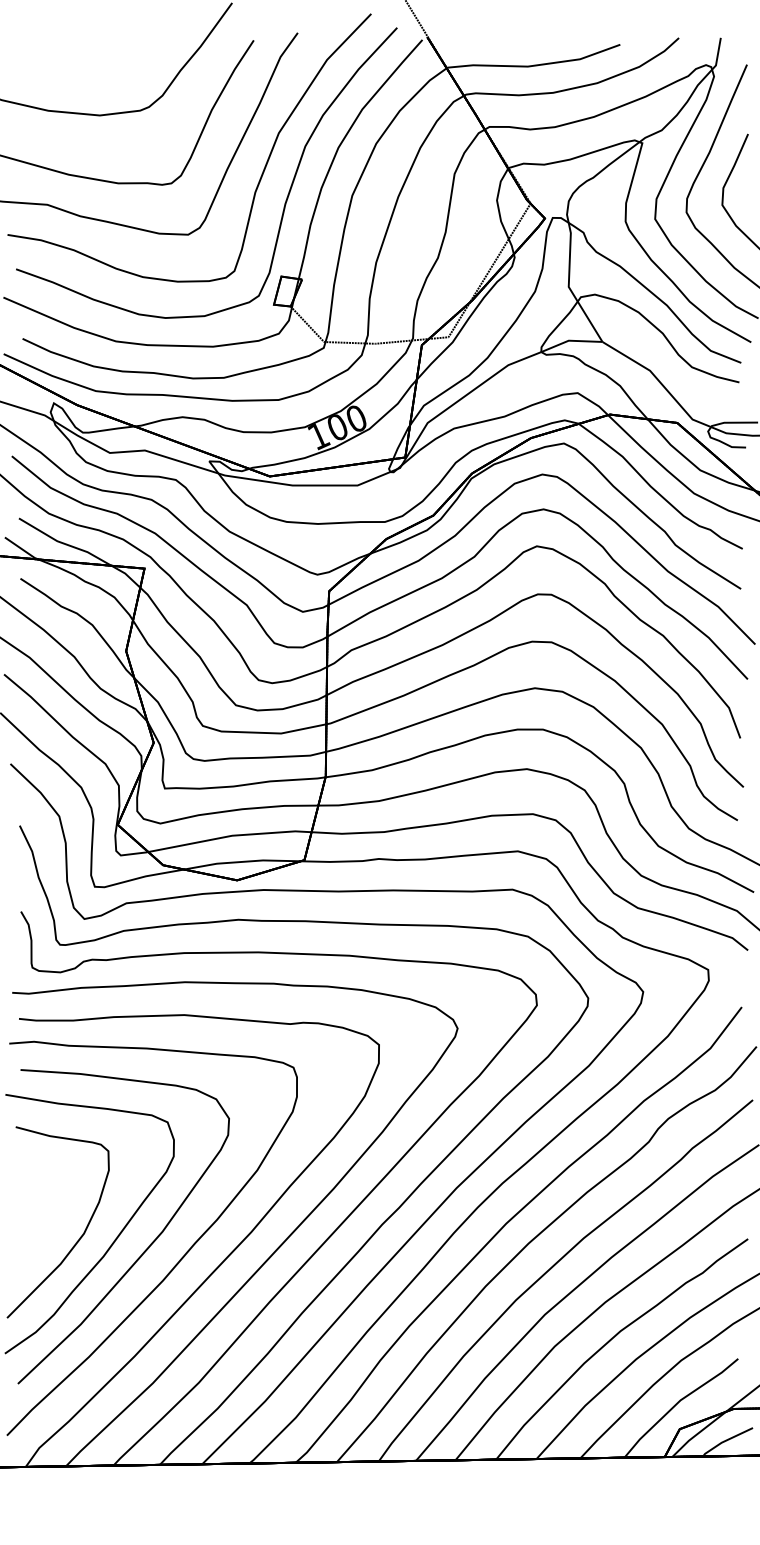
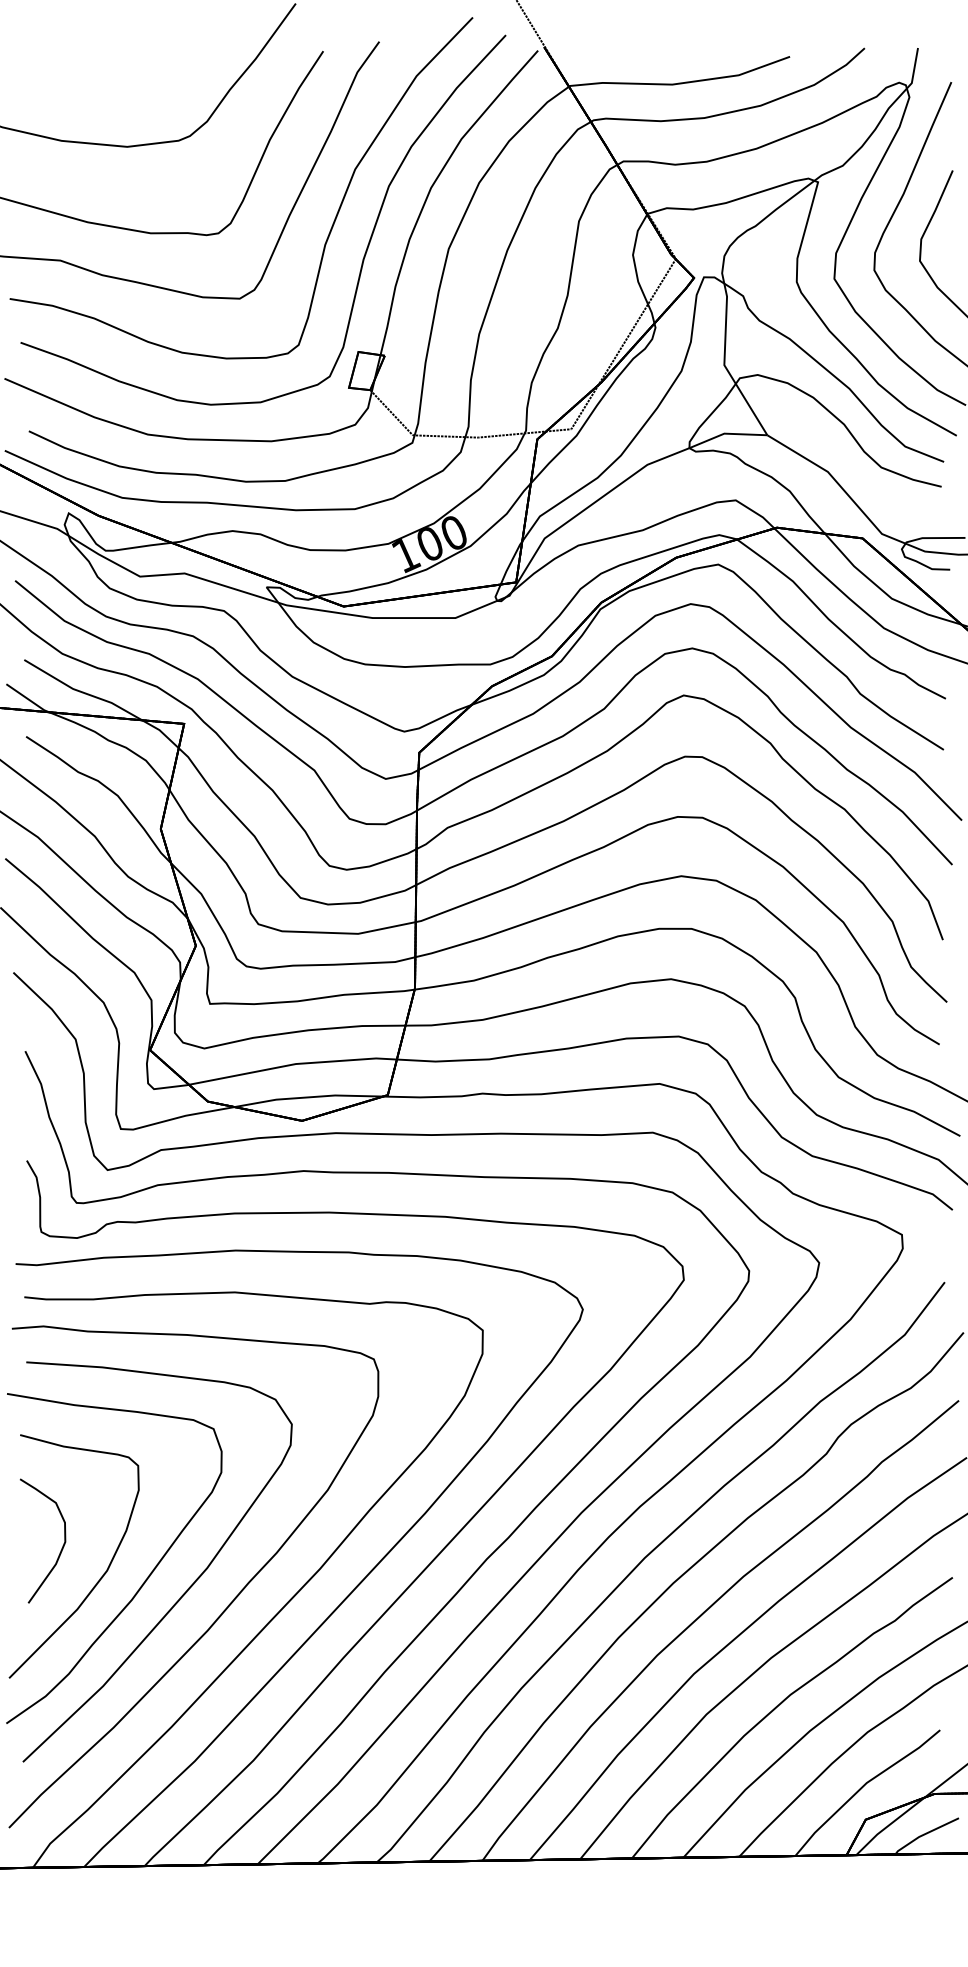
part: (48, 1214) -> (61, 1546), added

